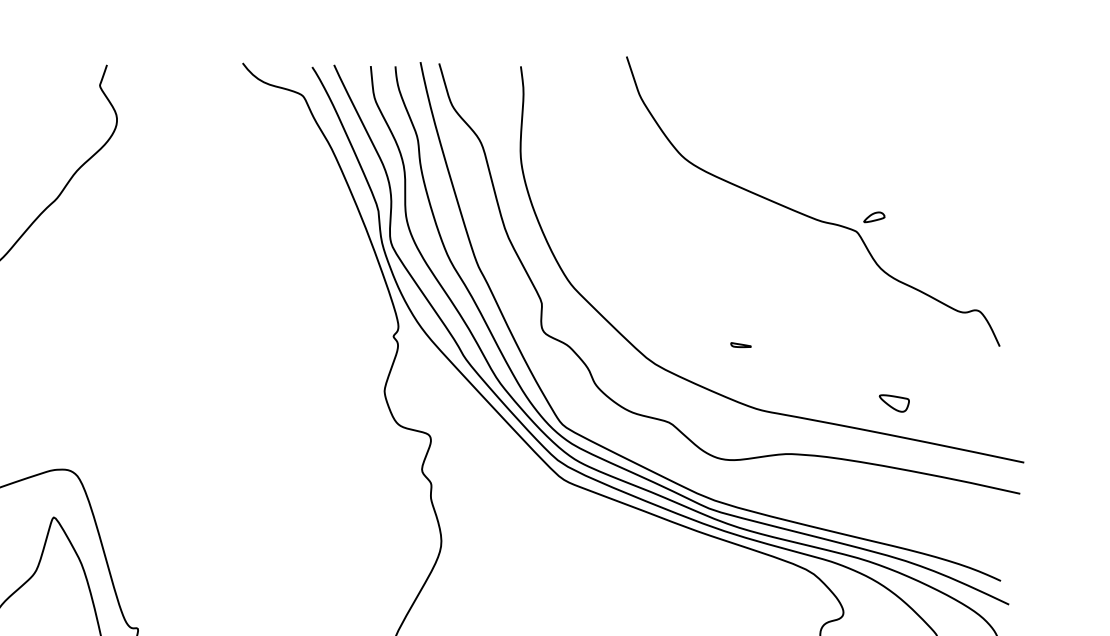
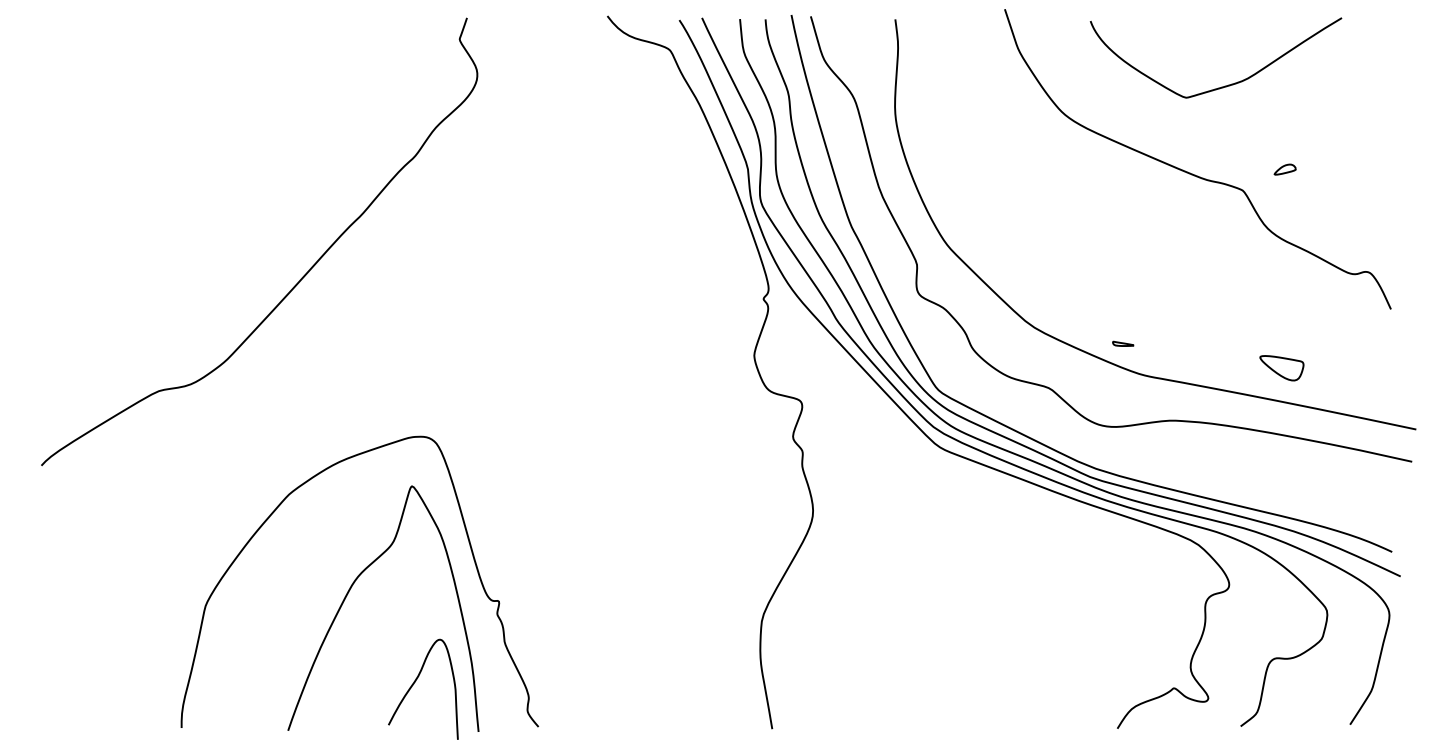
curve: (836, 131) -> (1221, 86), added
part: (873, 217) -> (1284, 169), moved
part: (741, 344) -> (1123, 343), moved
part: (893, 403) -> (1281, 368), size x1.43

